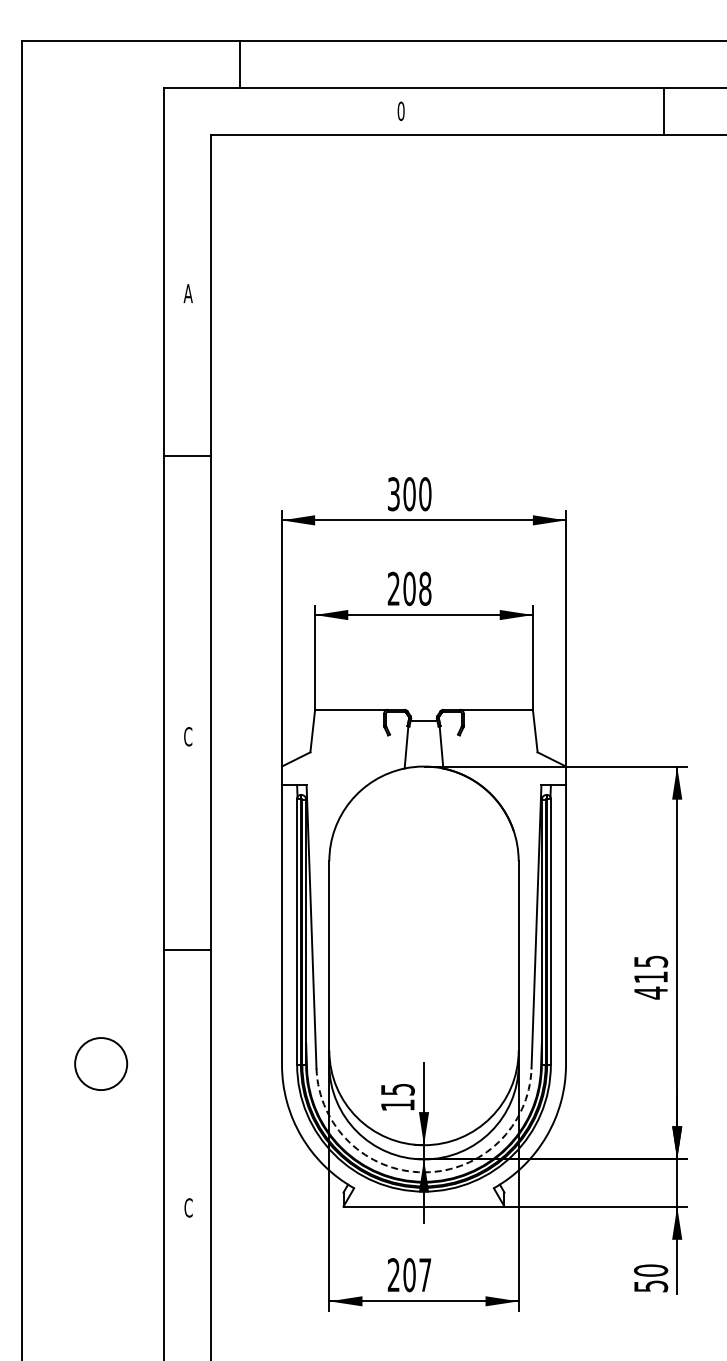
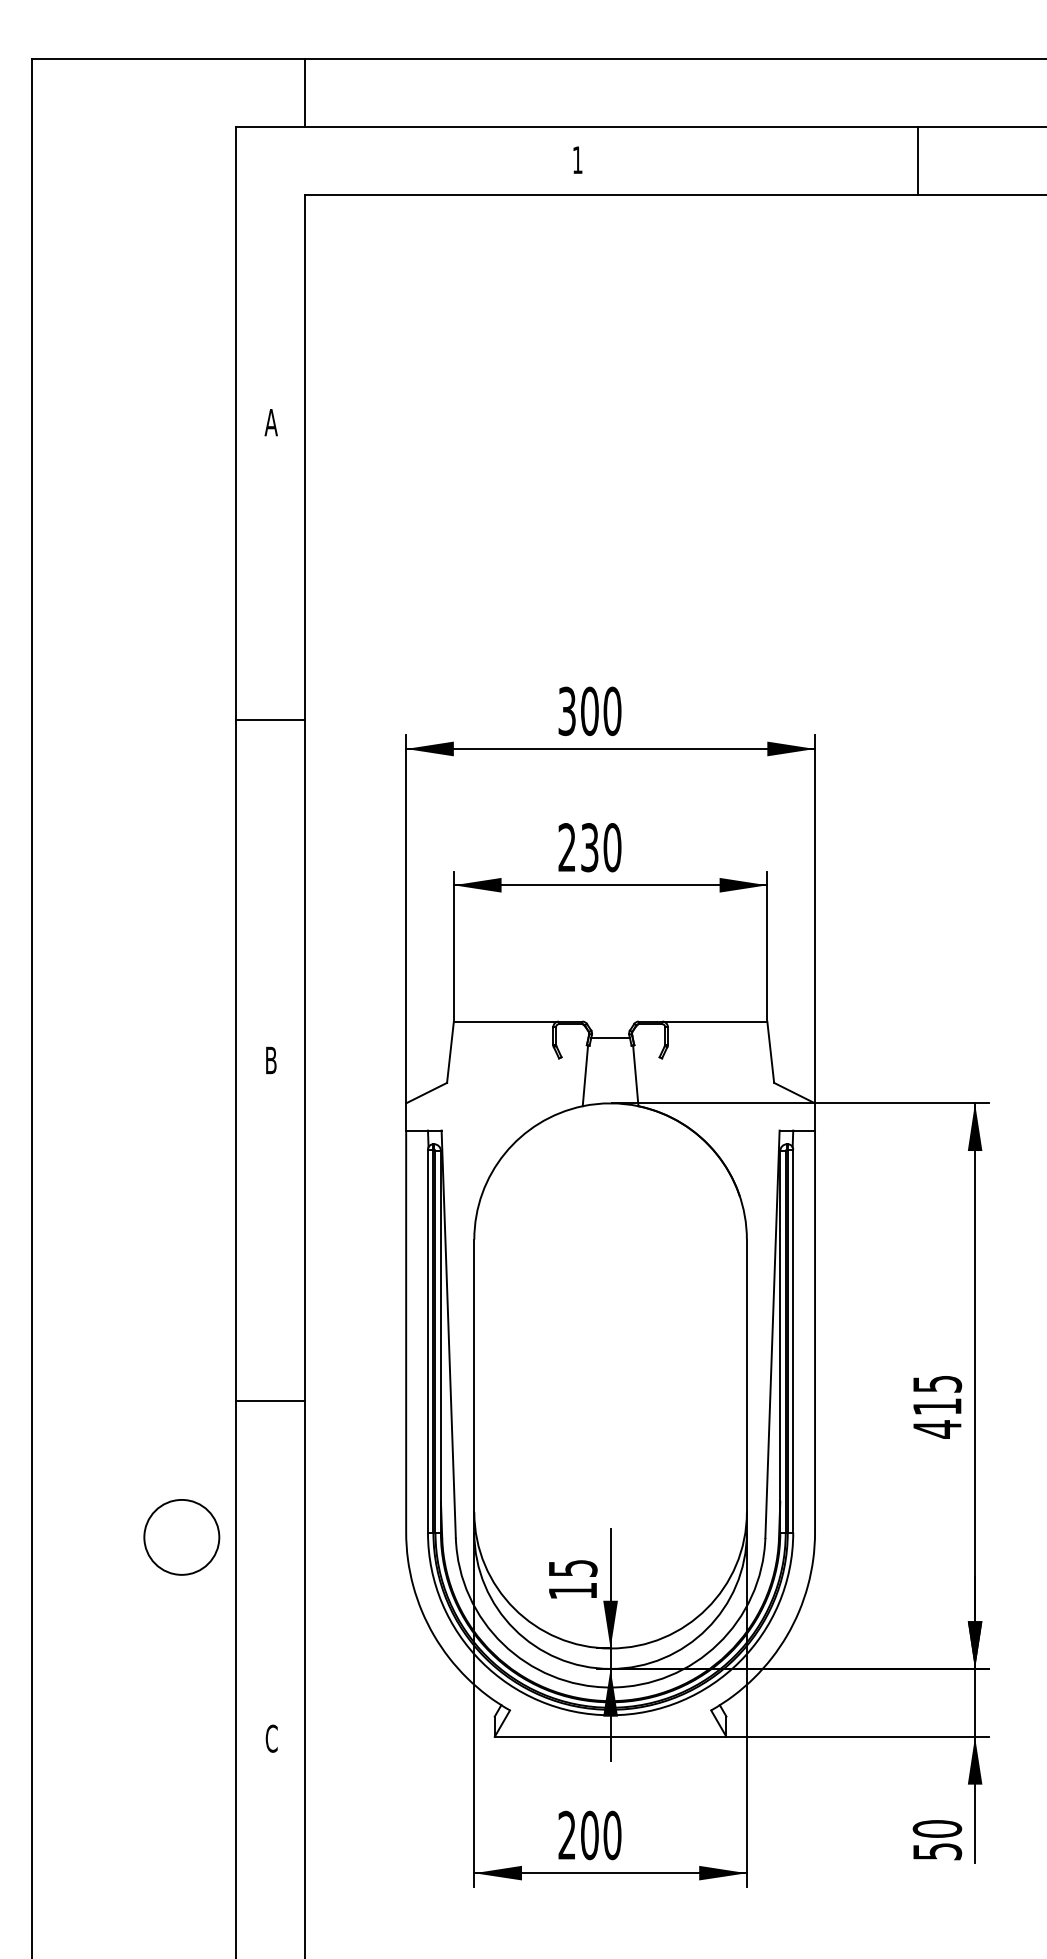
line: (240, 64) -> (304, 92), moved
text: (400, 110) -> (576, 158), 0 -> 1
line: (664, 111) -> (917, 160), moved
line: (187, 456) -> (270, 720), moved
text: (417, 588) -> (601, 847), 208 -> 230
text: (188, 736) -> (271, 1060), C -> B
line: (187, 950) -> (270, 1401), moved
circle: (101, 1063) -> (182, 1536), moved
arc: (424, 1172) -> (611, 1687), dashed -> solid
text: (425, 1275) -> (612, 1836), 207 -> 200

